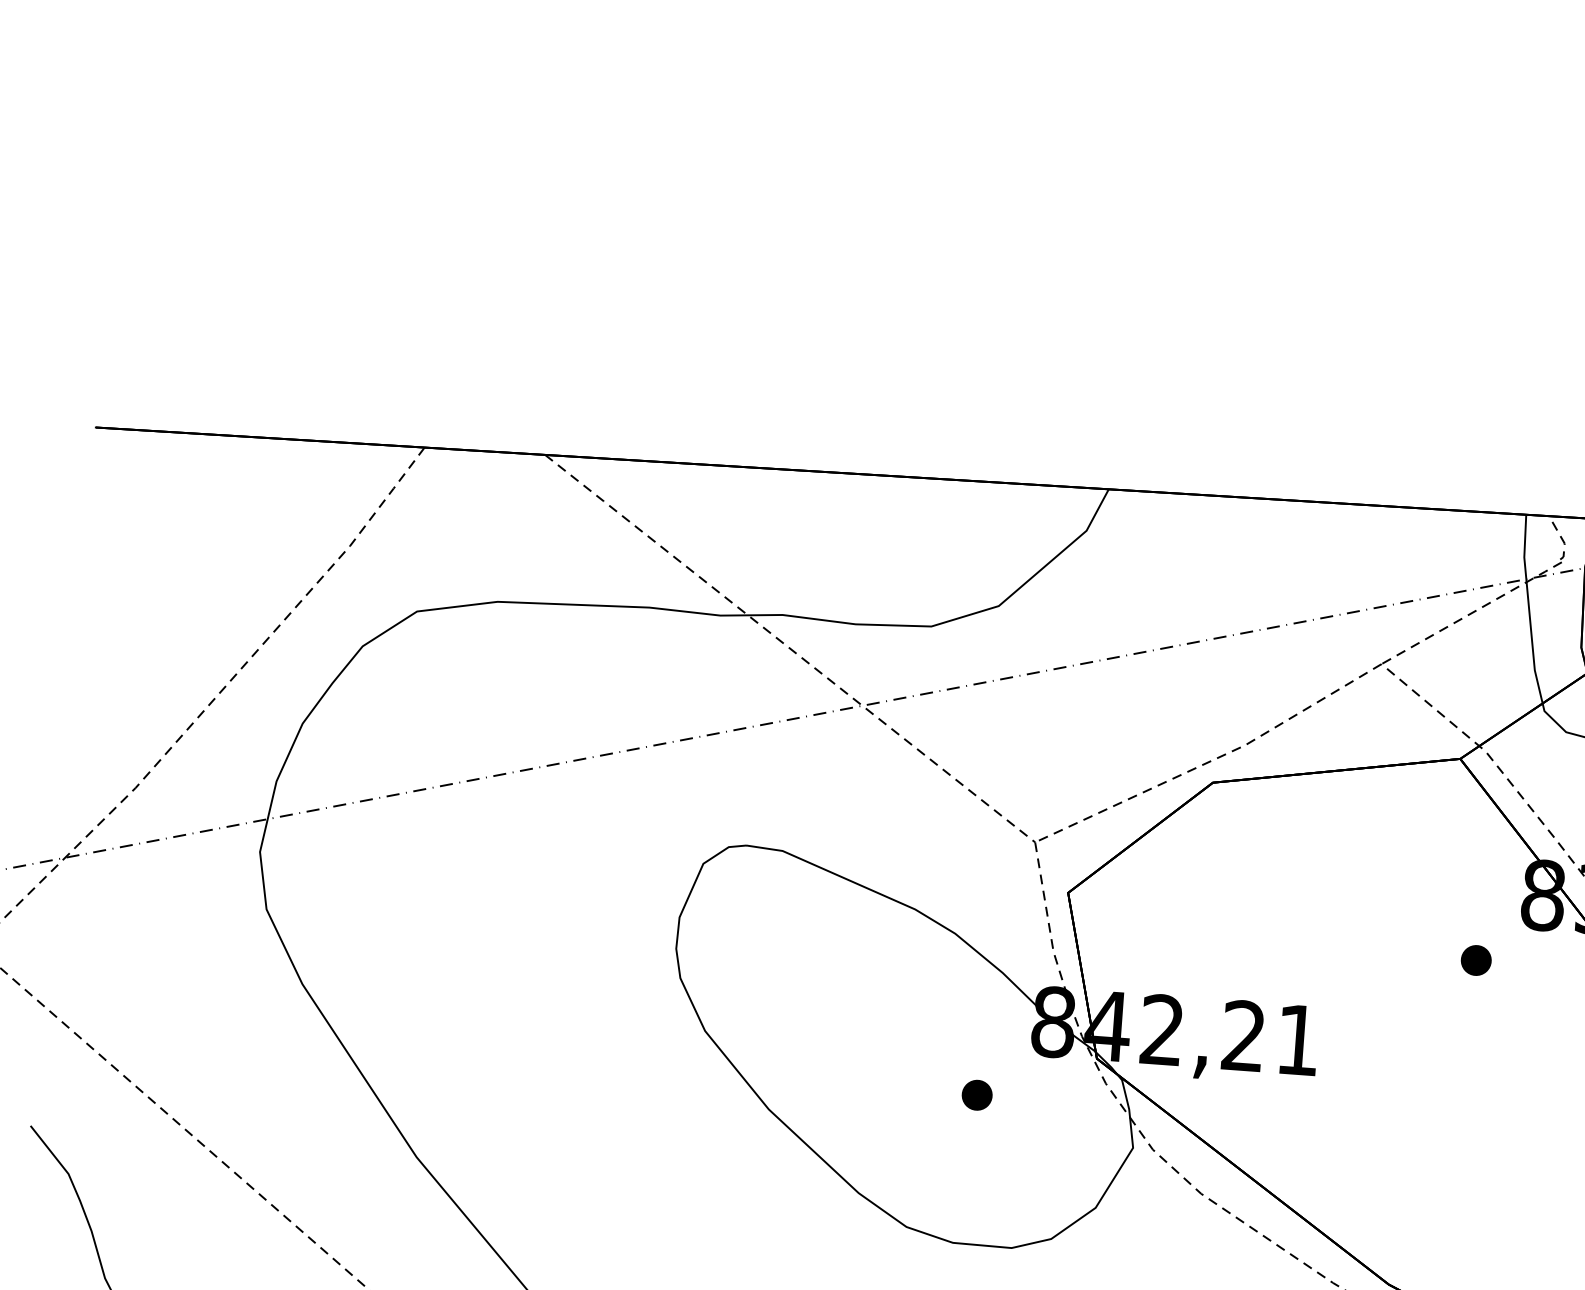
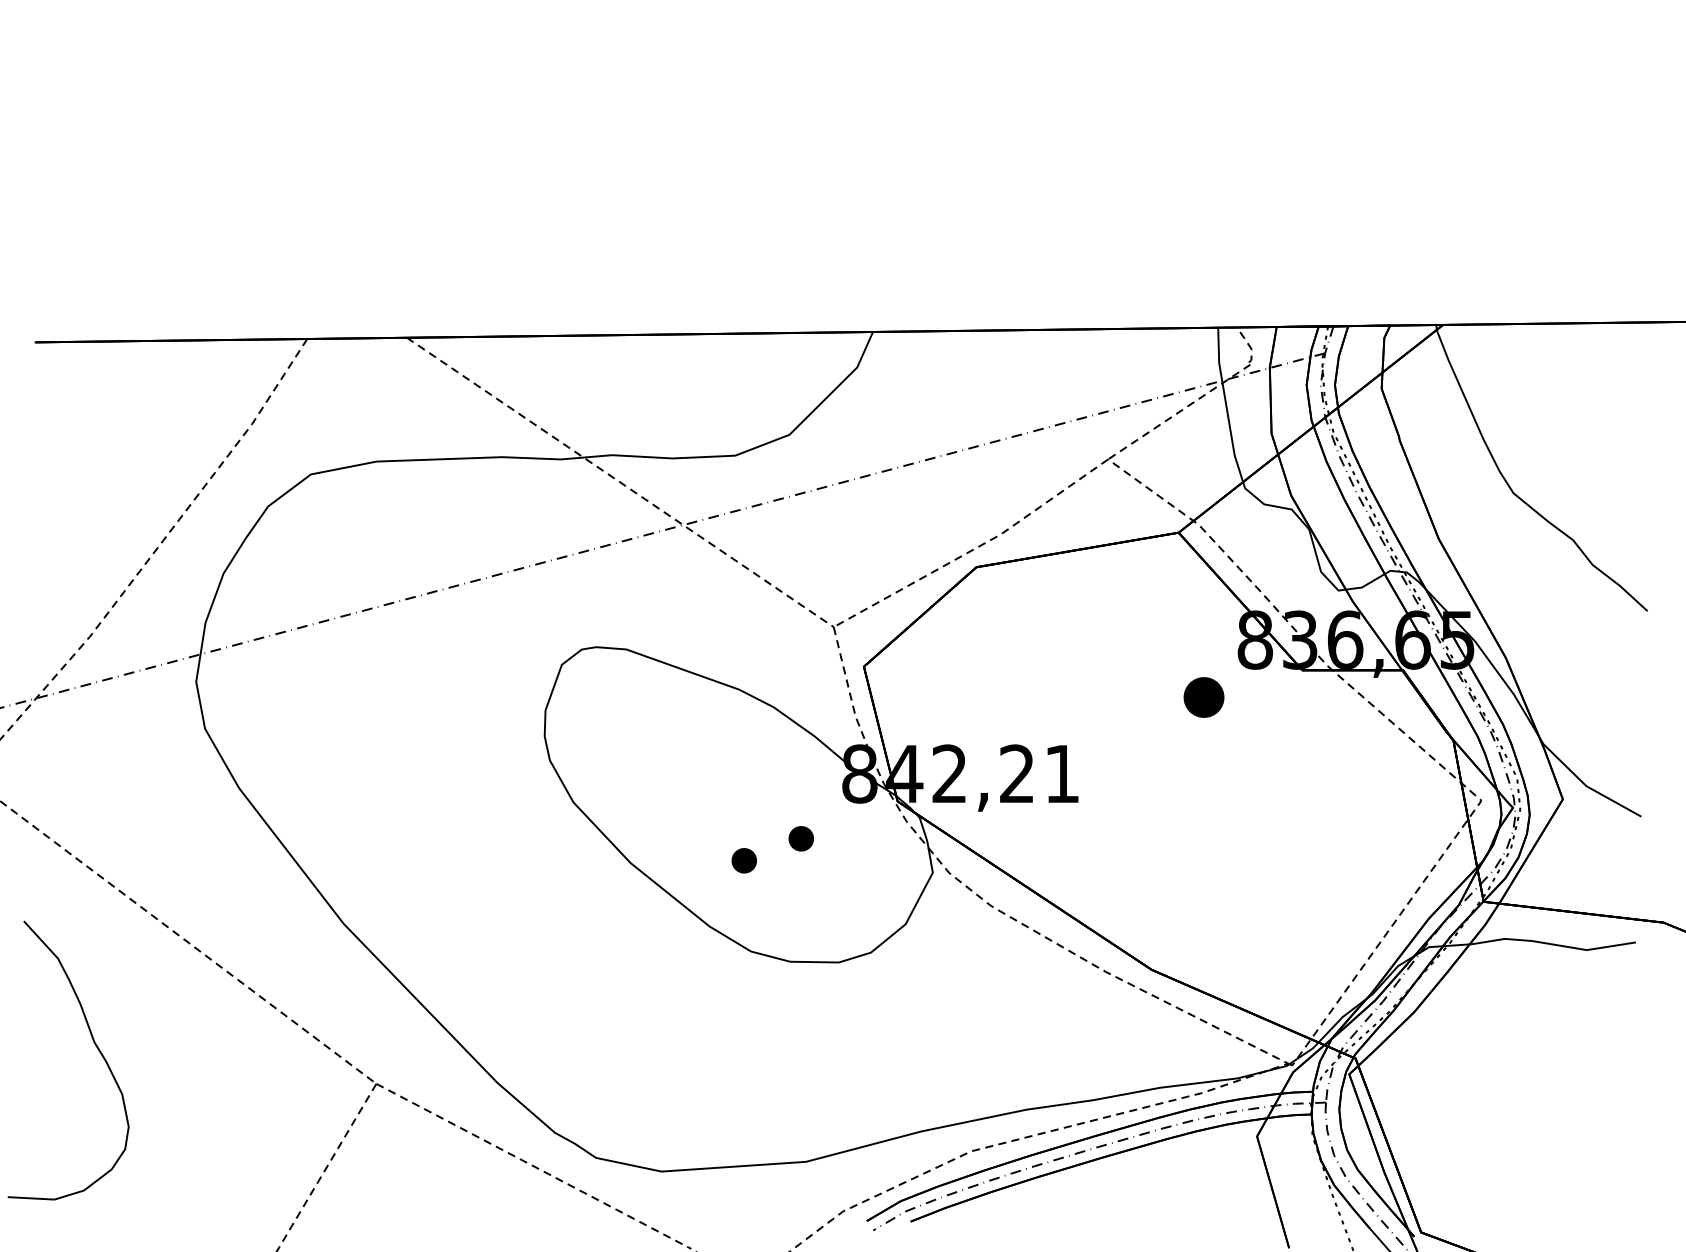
part: (1475, 960) -> (1203, 697), size x1.6
part: (905, 1116) -> (743, 860), added

